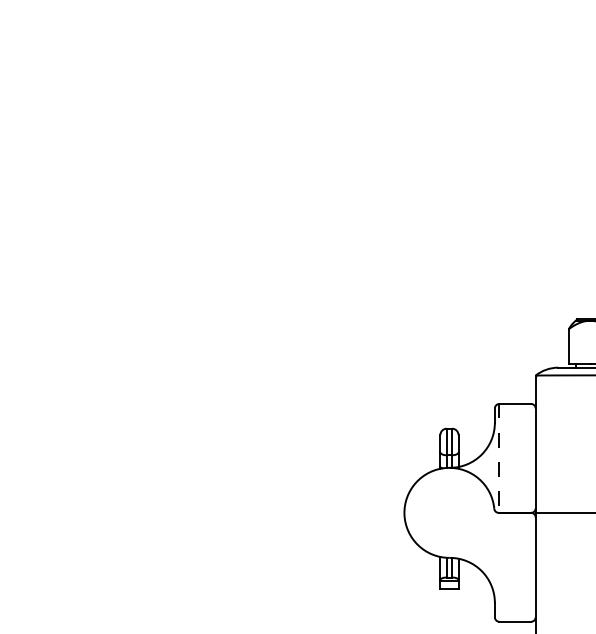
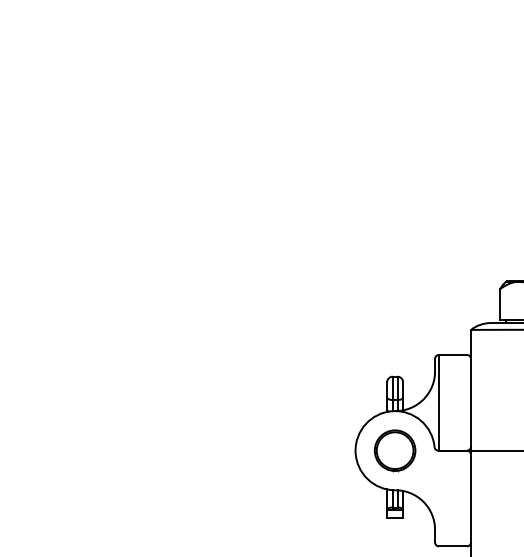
line: (499, 458) -> (439, 402), dashed -> solid
part: (449, 512) -> (395, 450), added

